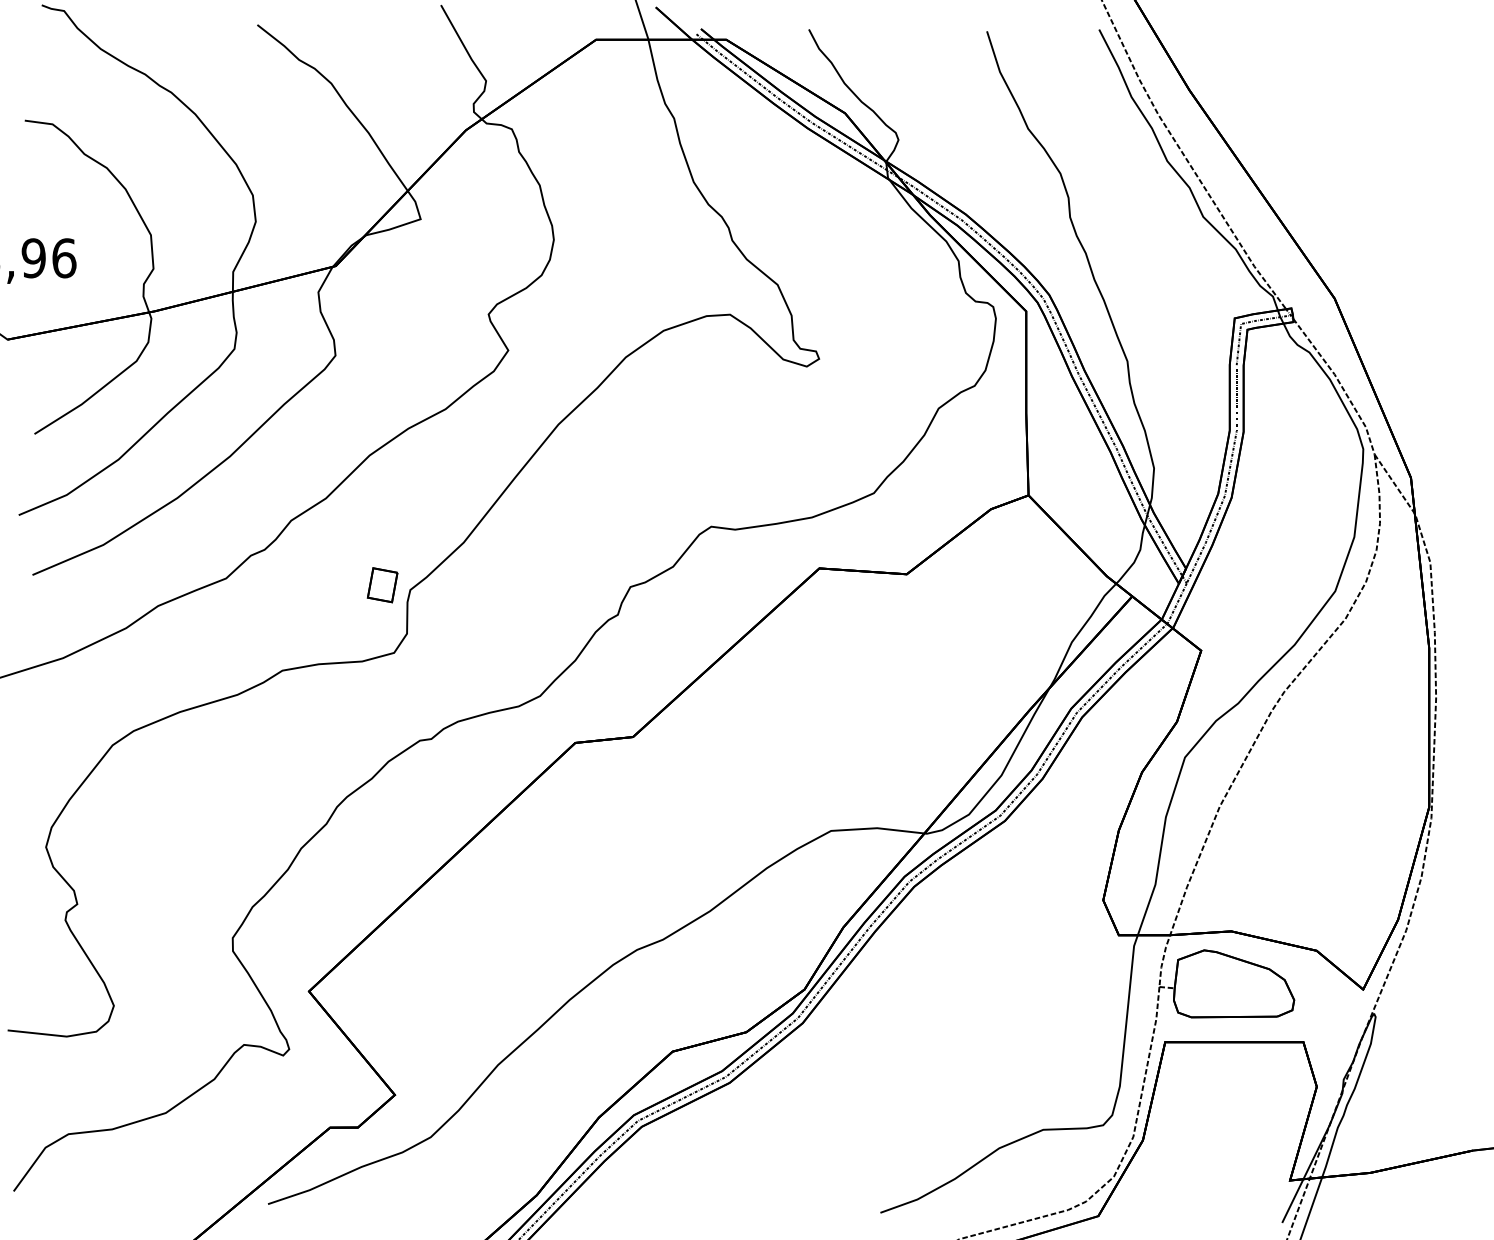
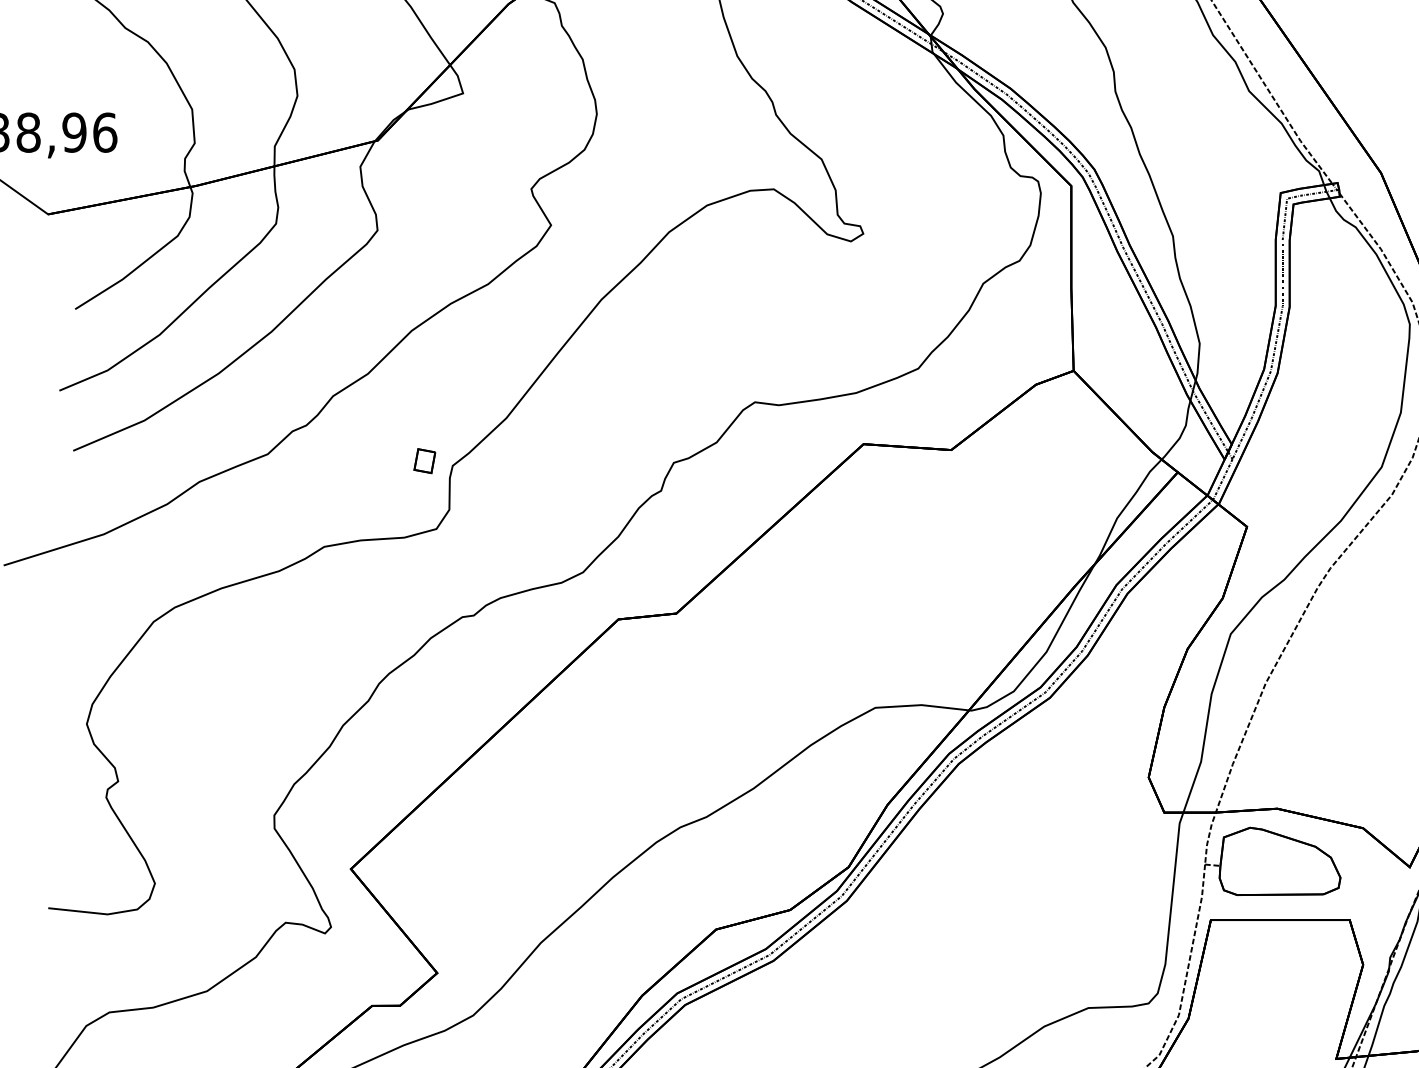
part: (382, 585) -> (424, 461), size x0.7

